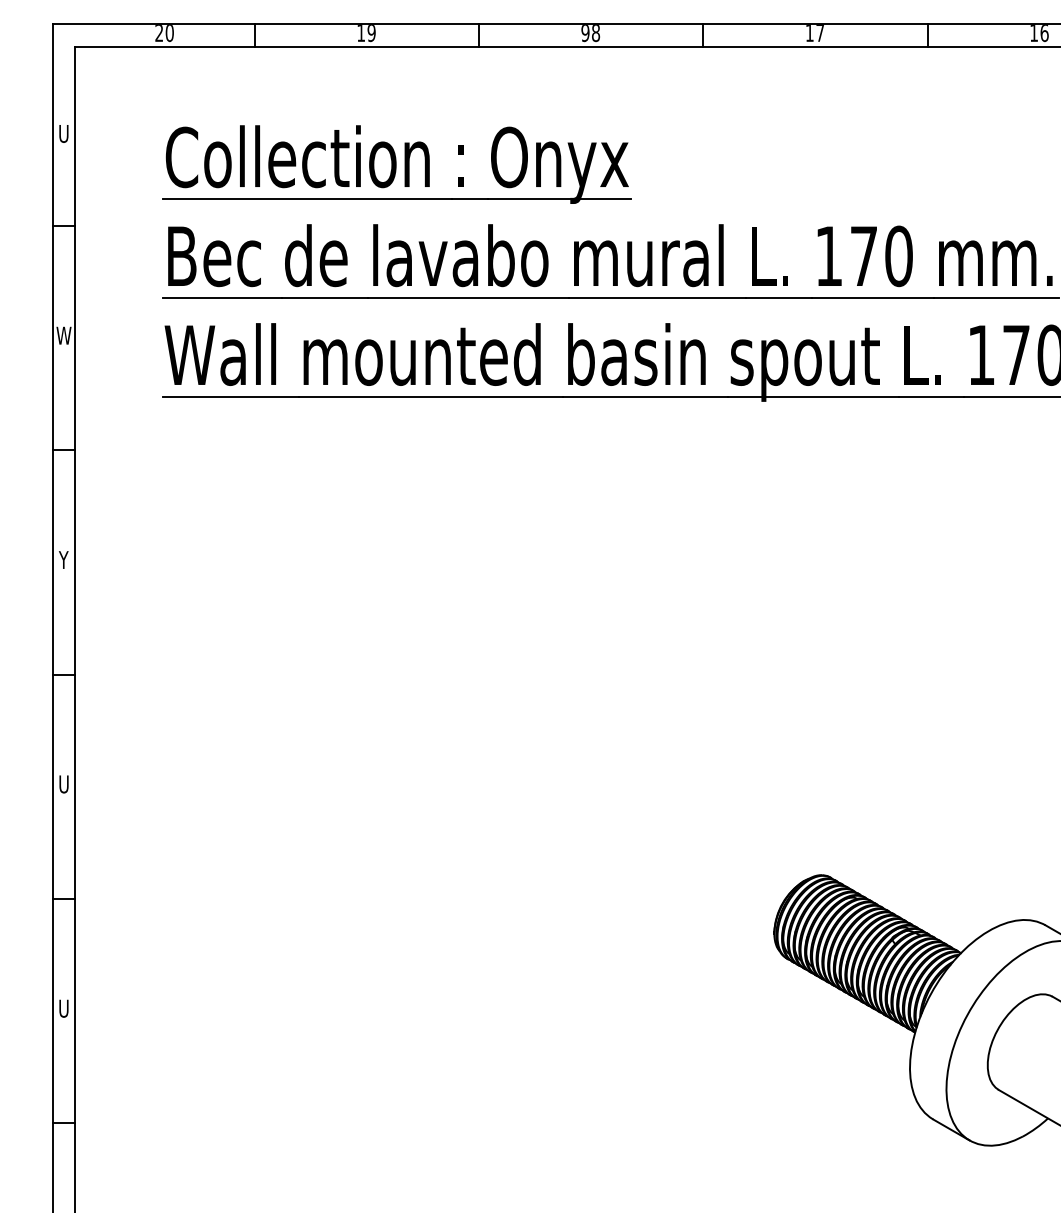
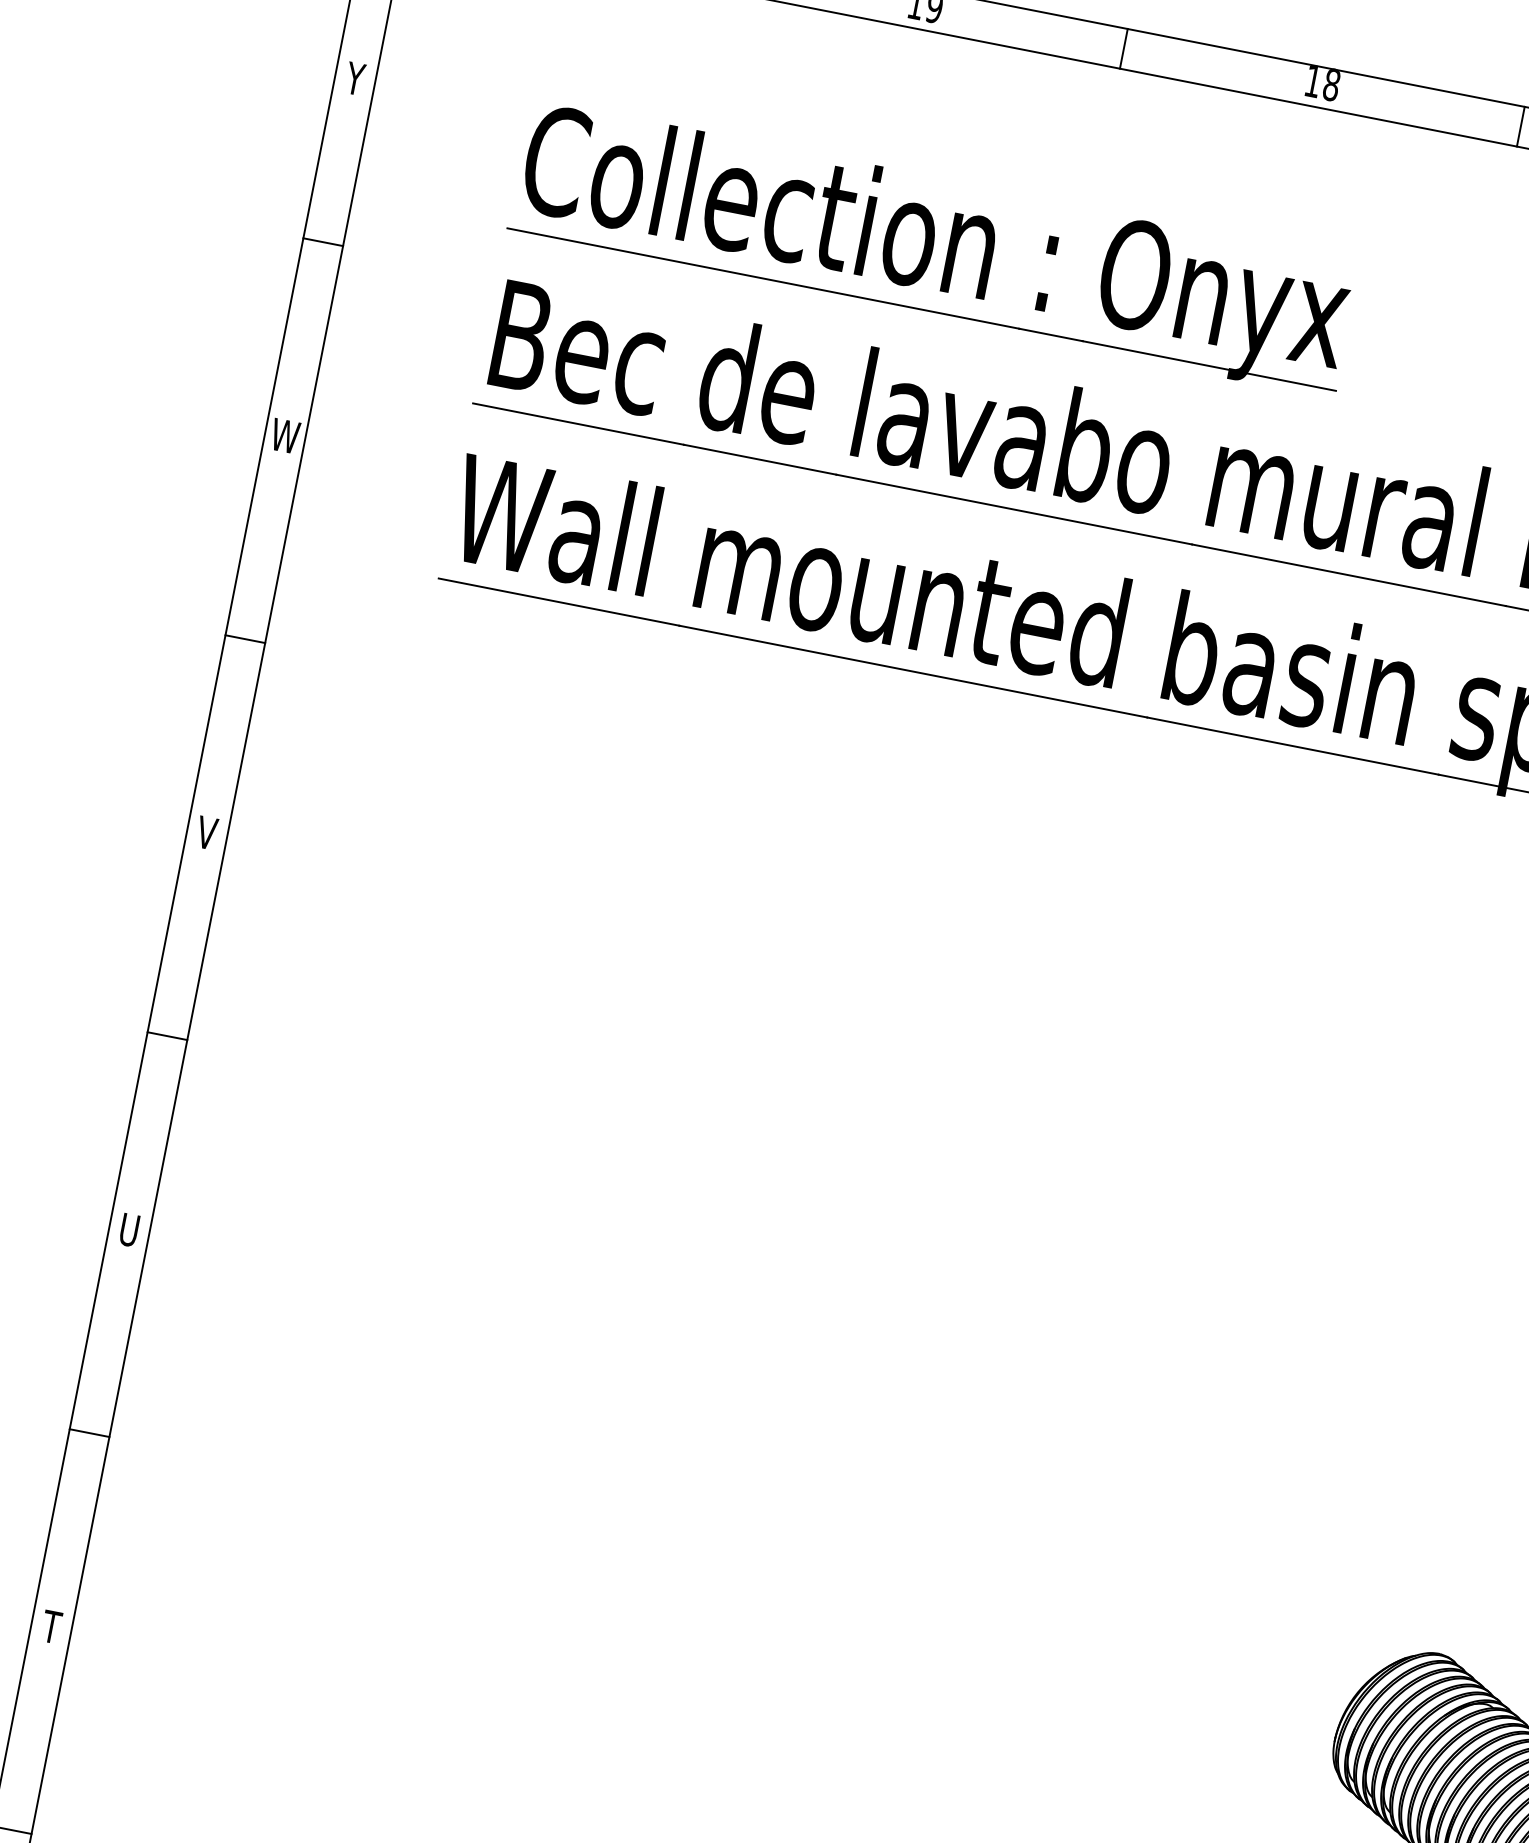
text: (585, 33) -> (1313, 82), 98 -> 18
text: (63, 133) -> (354, 78), U -> Y
text: (63, 559) -> (206, 831), Y -> V
text: (63, 1008) -> (50, 1626), U -> T

